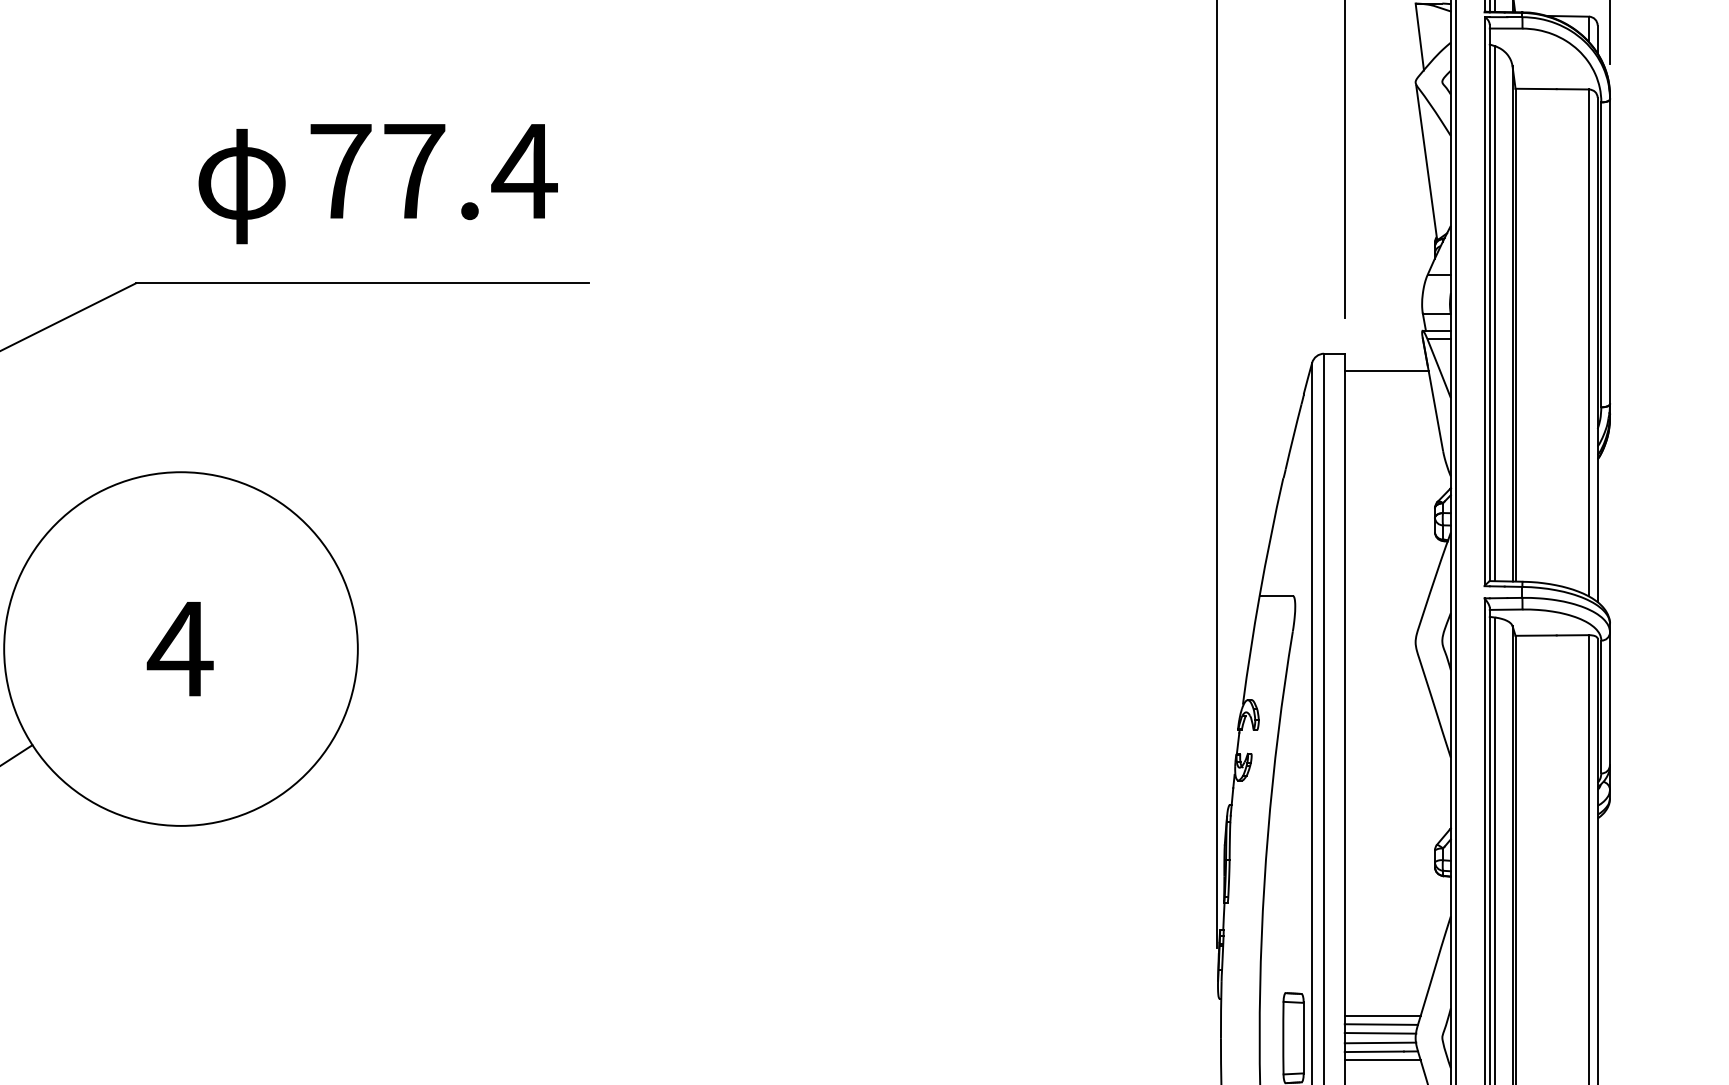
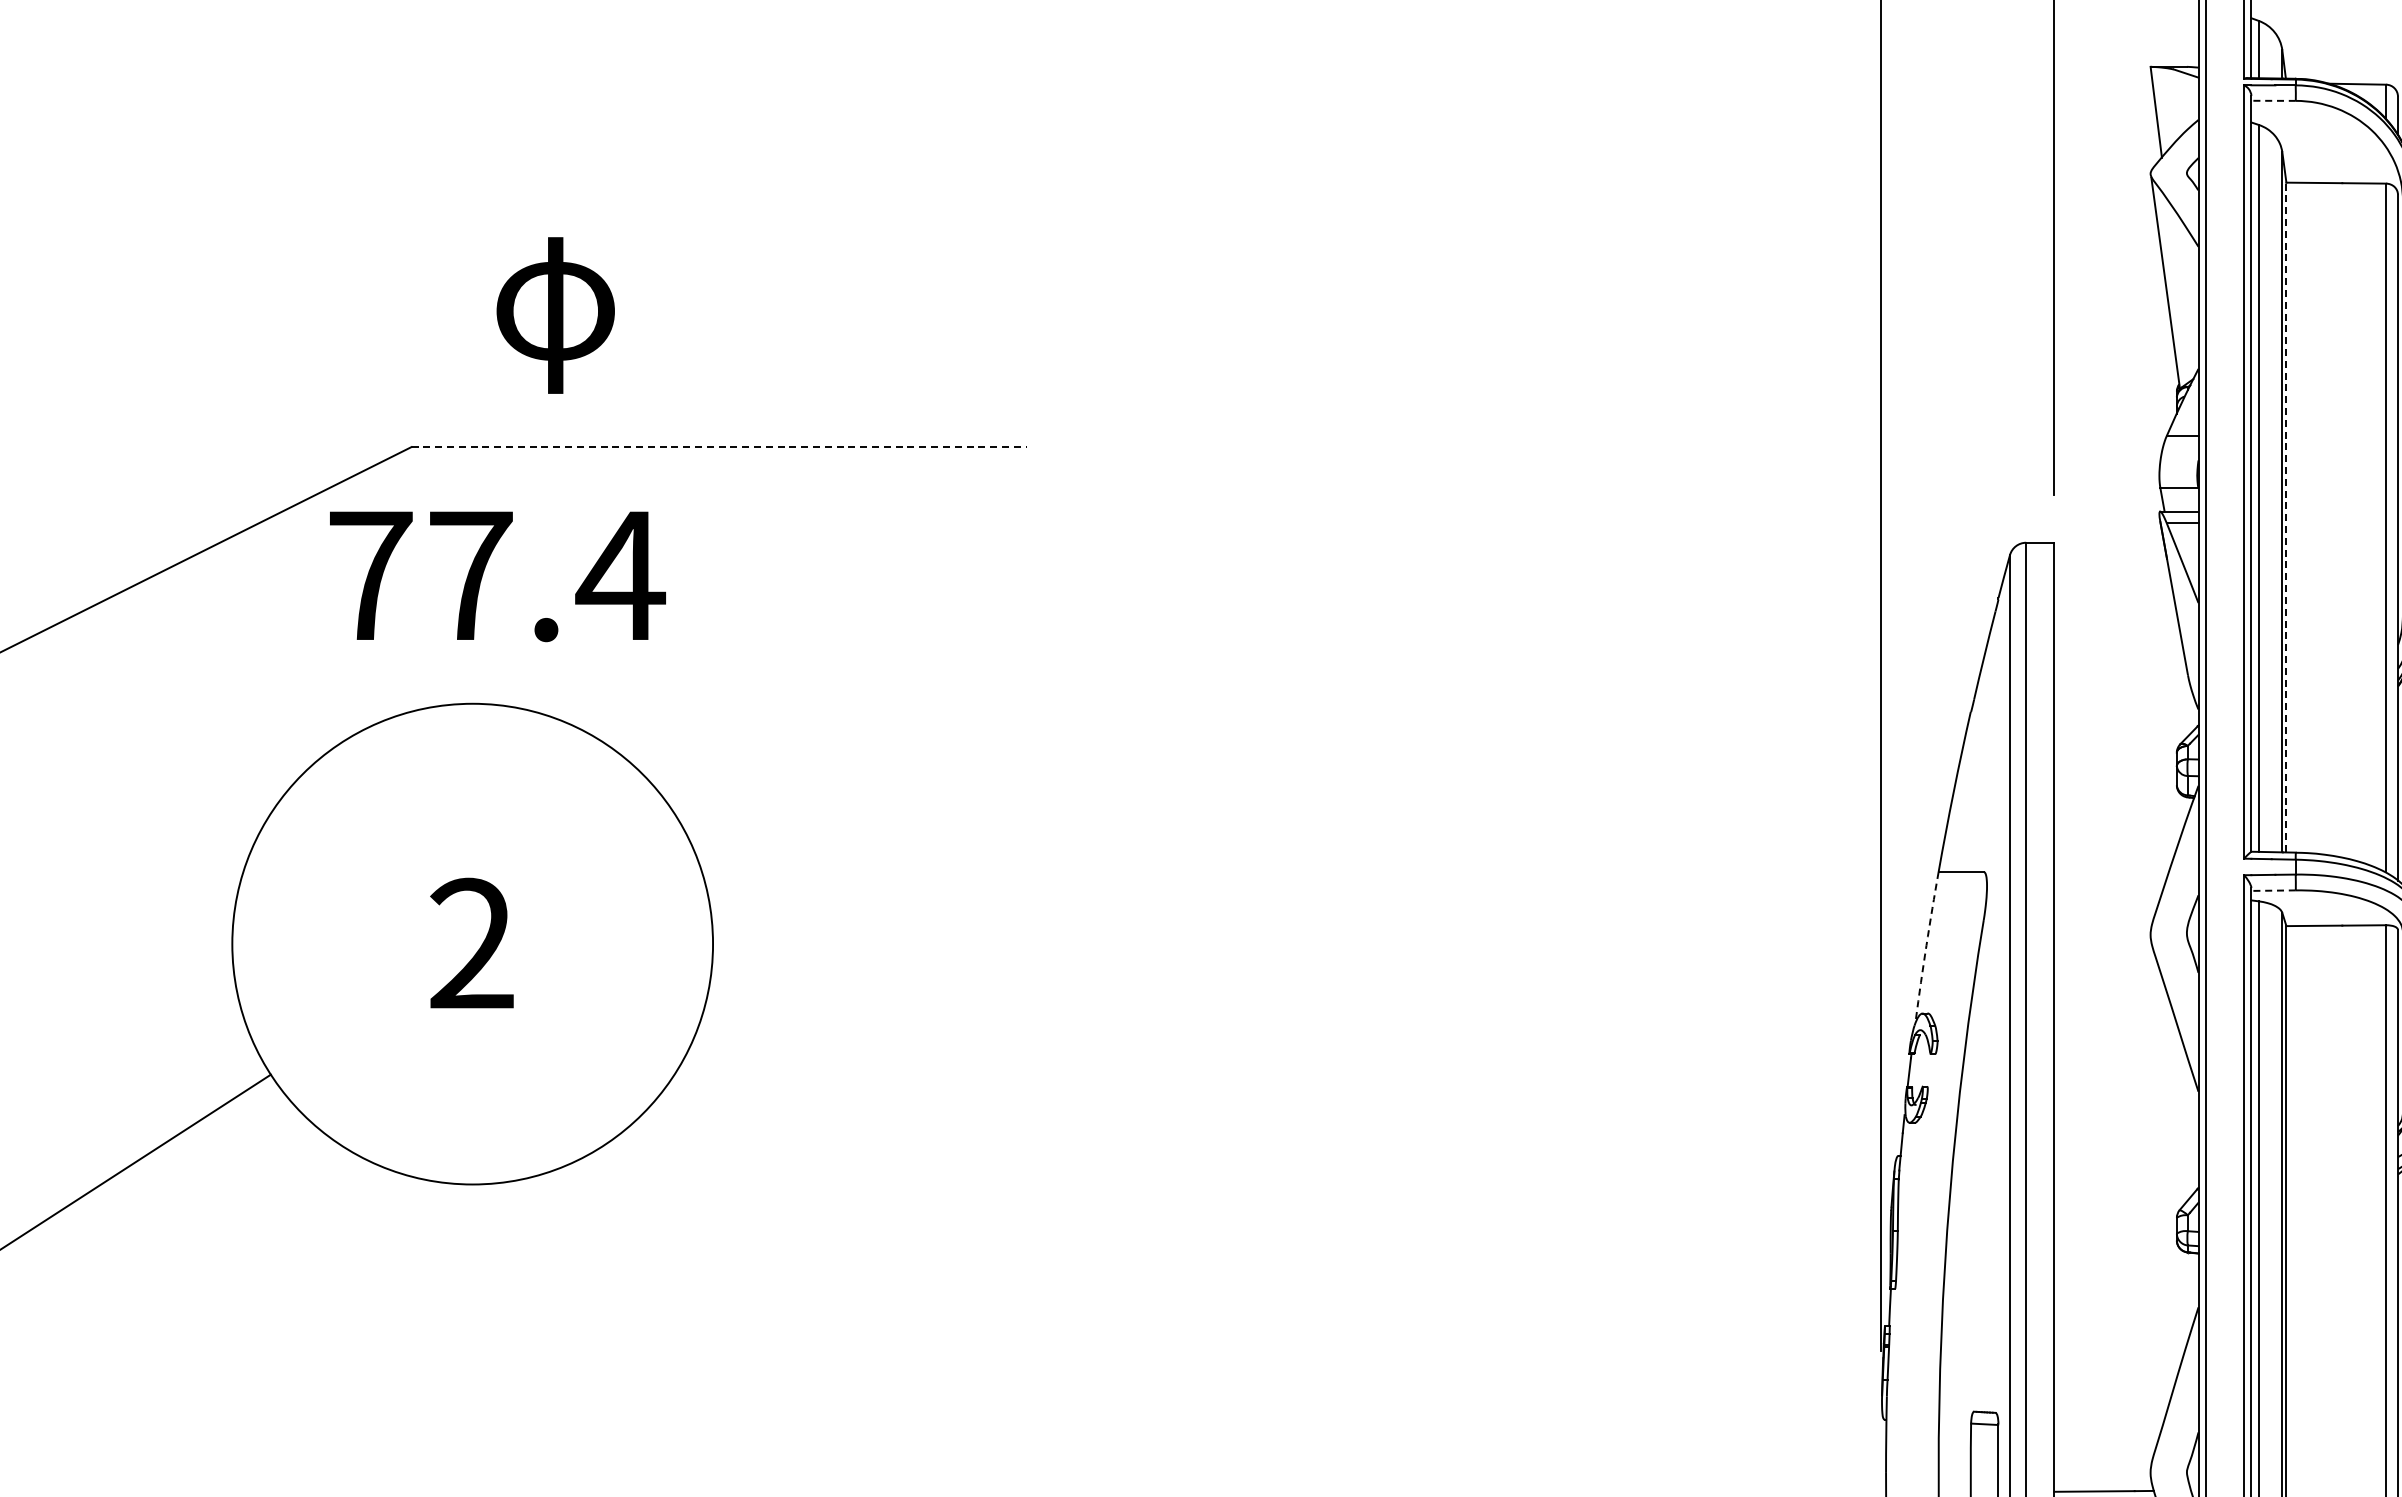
line: (1506, 28) -> (2273, 100), solid -> dashed
text: (433, 171) -> (497, 576), moved
line: (362, 283) -> (719, 447), solid -> dashed
line: (1515, 335) -> (2286, 517), solid -> dashed
line: (1386, 371) -> (2111, 566), removed
line: (1506, 609) -> (2273, 890), solid -> dashed
text: (180, 647) -> (471, 942), 4 -> 2
arc: (1250, 650) -> (1926, 945), solid -> dashed
line: (1382, 1015) -> (2105, 1442), removed
line: (1380, 1024) -> (2103, 1454), removed
line: (1380, 1032) -> (2102, 1465), removed
line: (1380, 1042) -> (2102, 1479), removed

